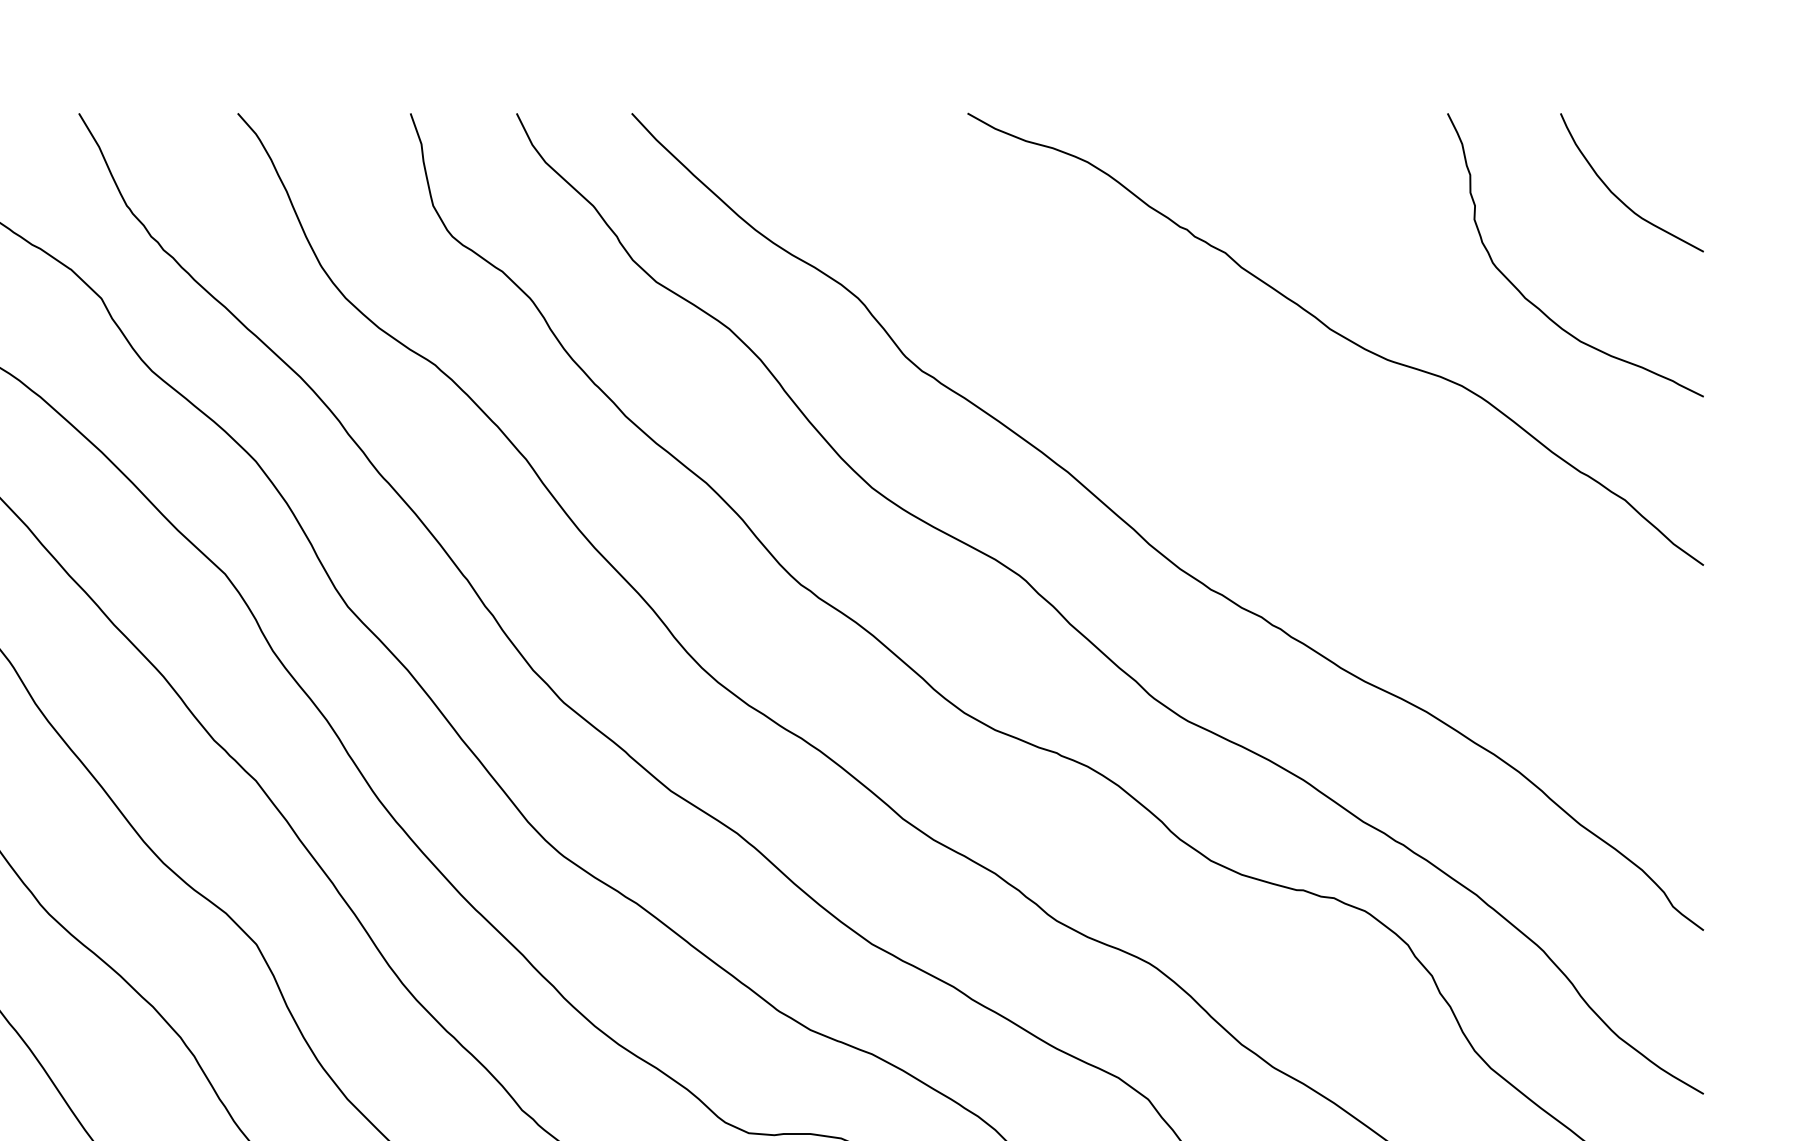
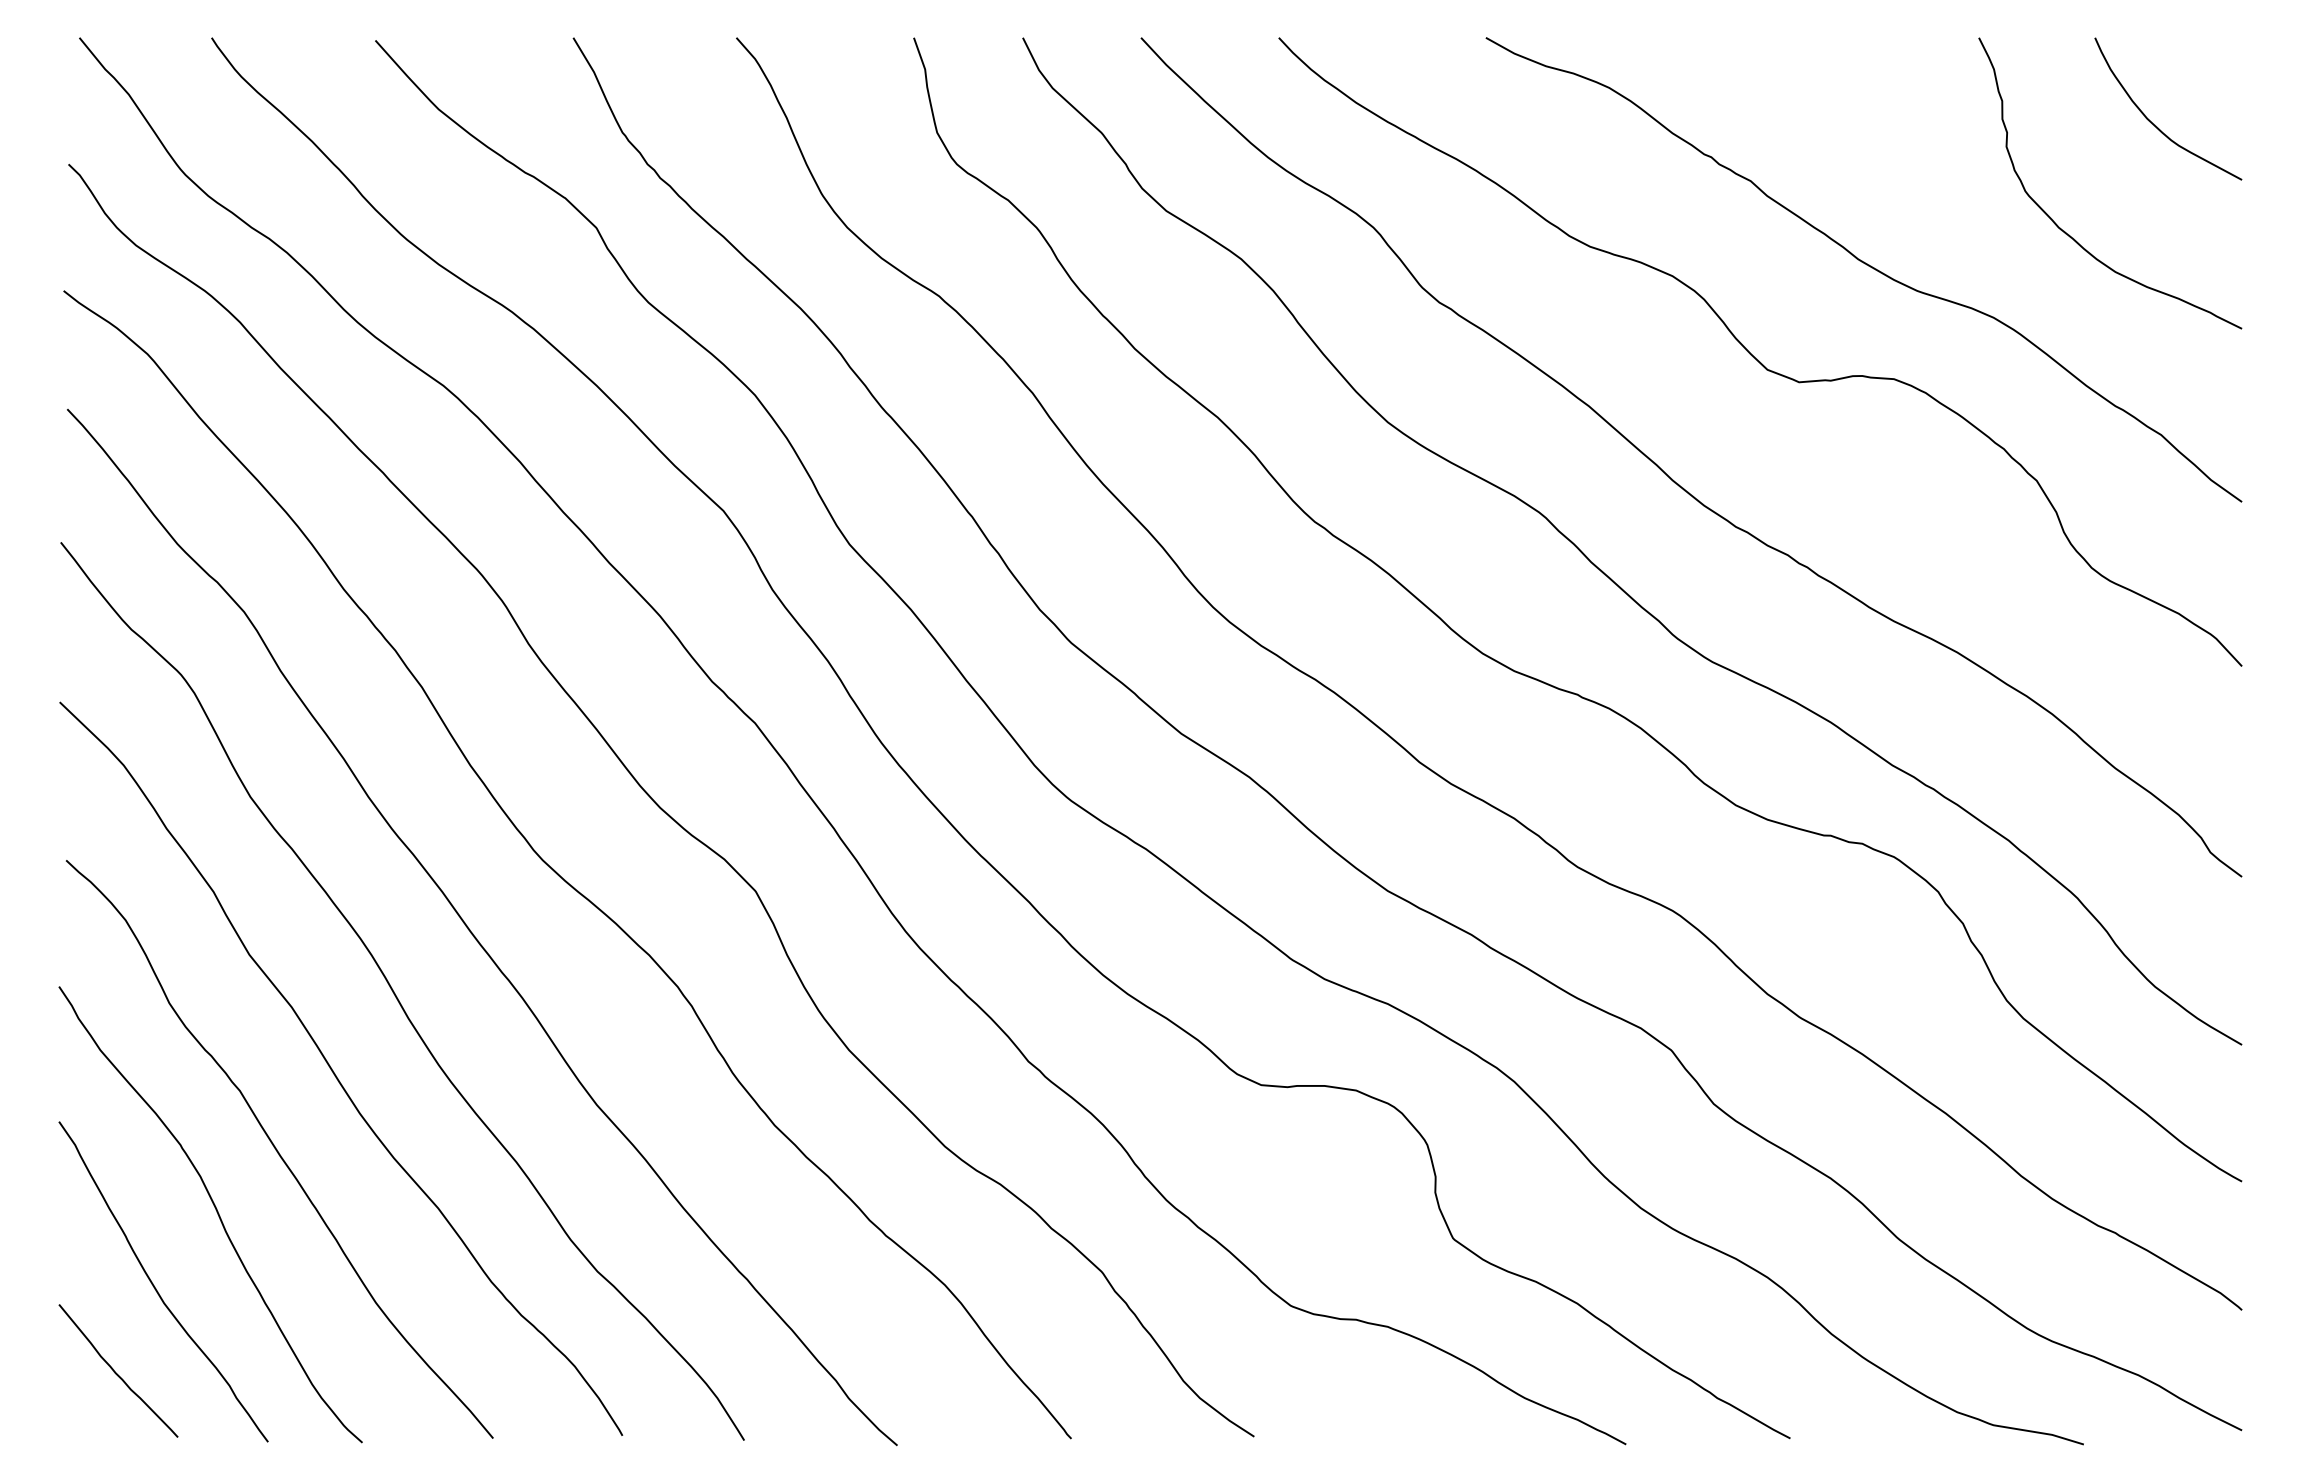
curve: (1229, 423) -> (1754, 356), added

